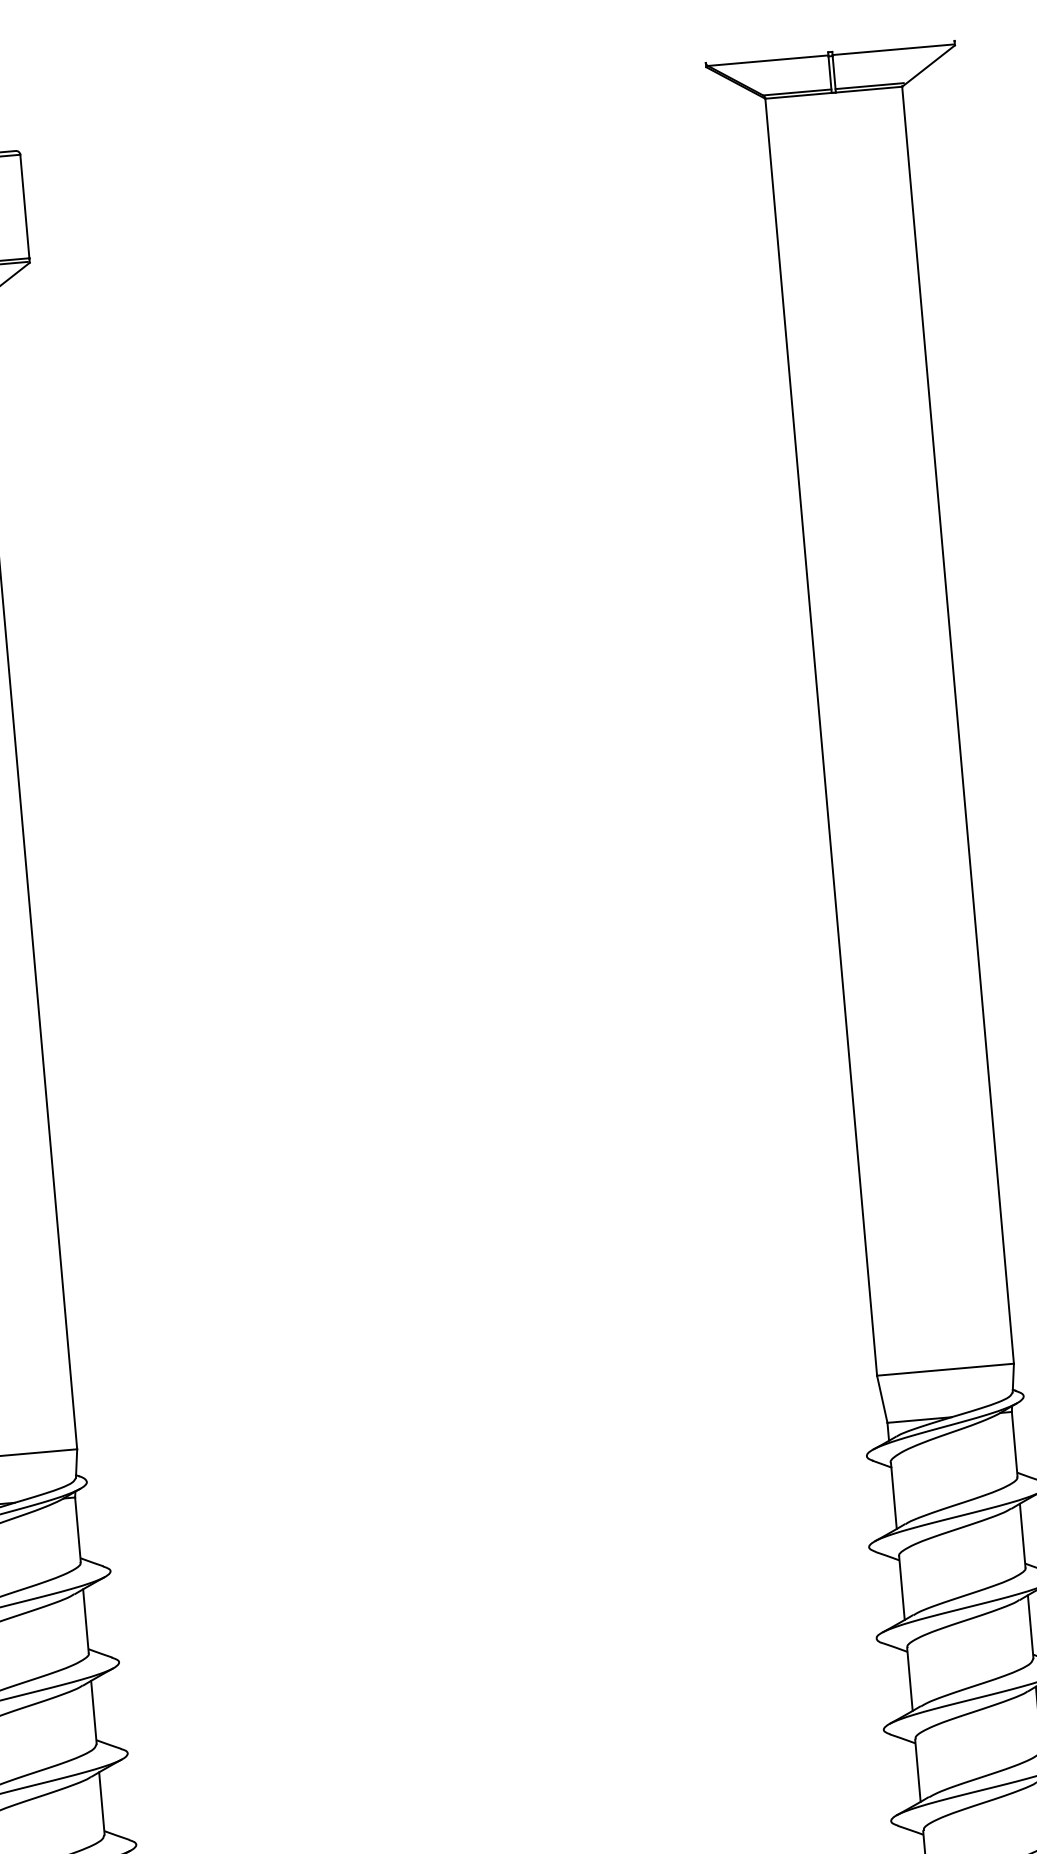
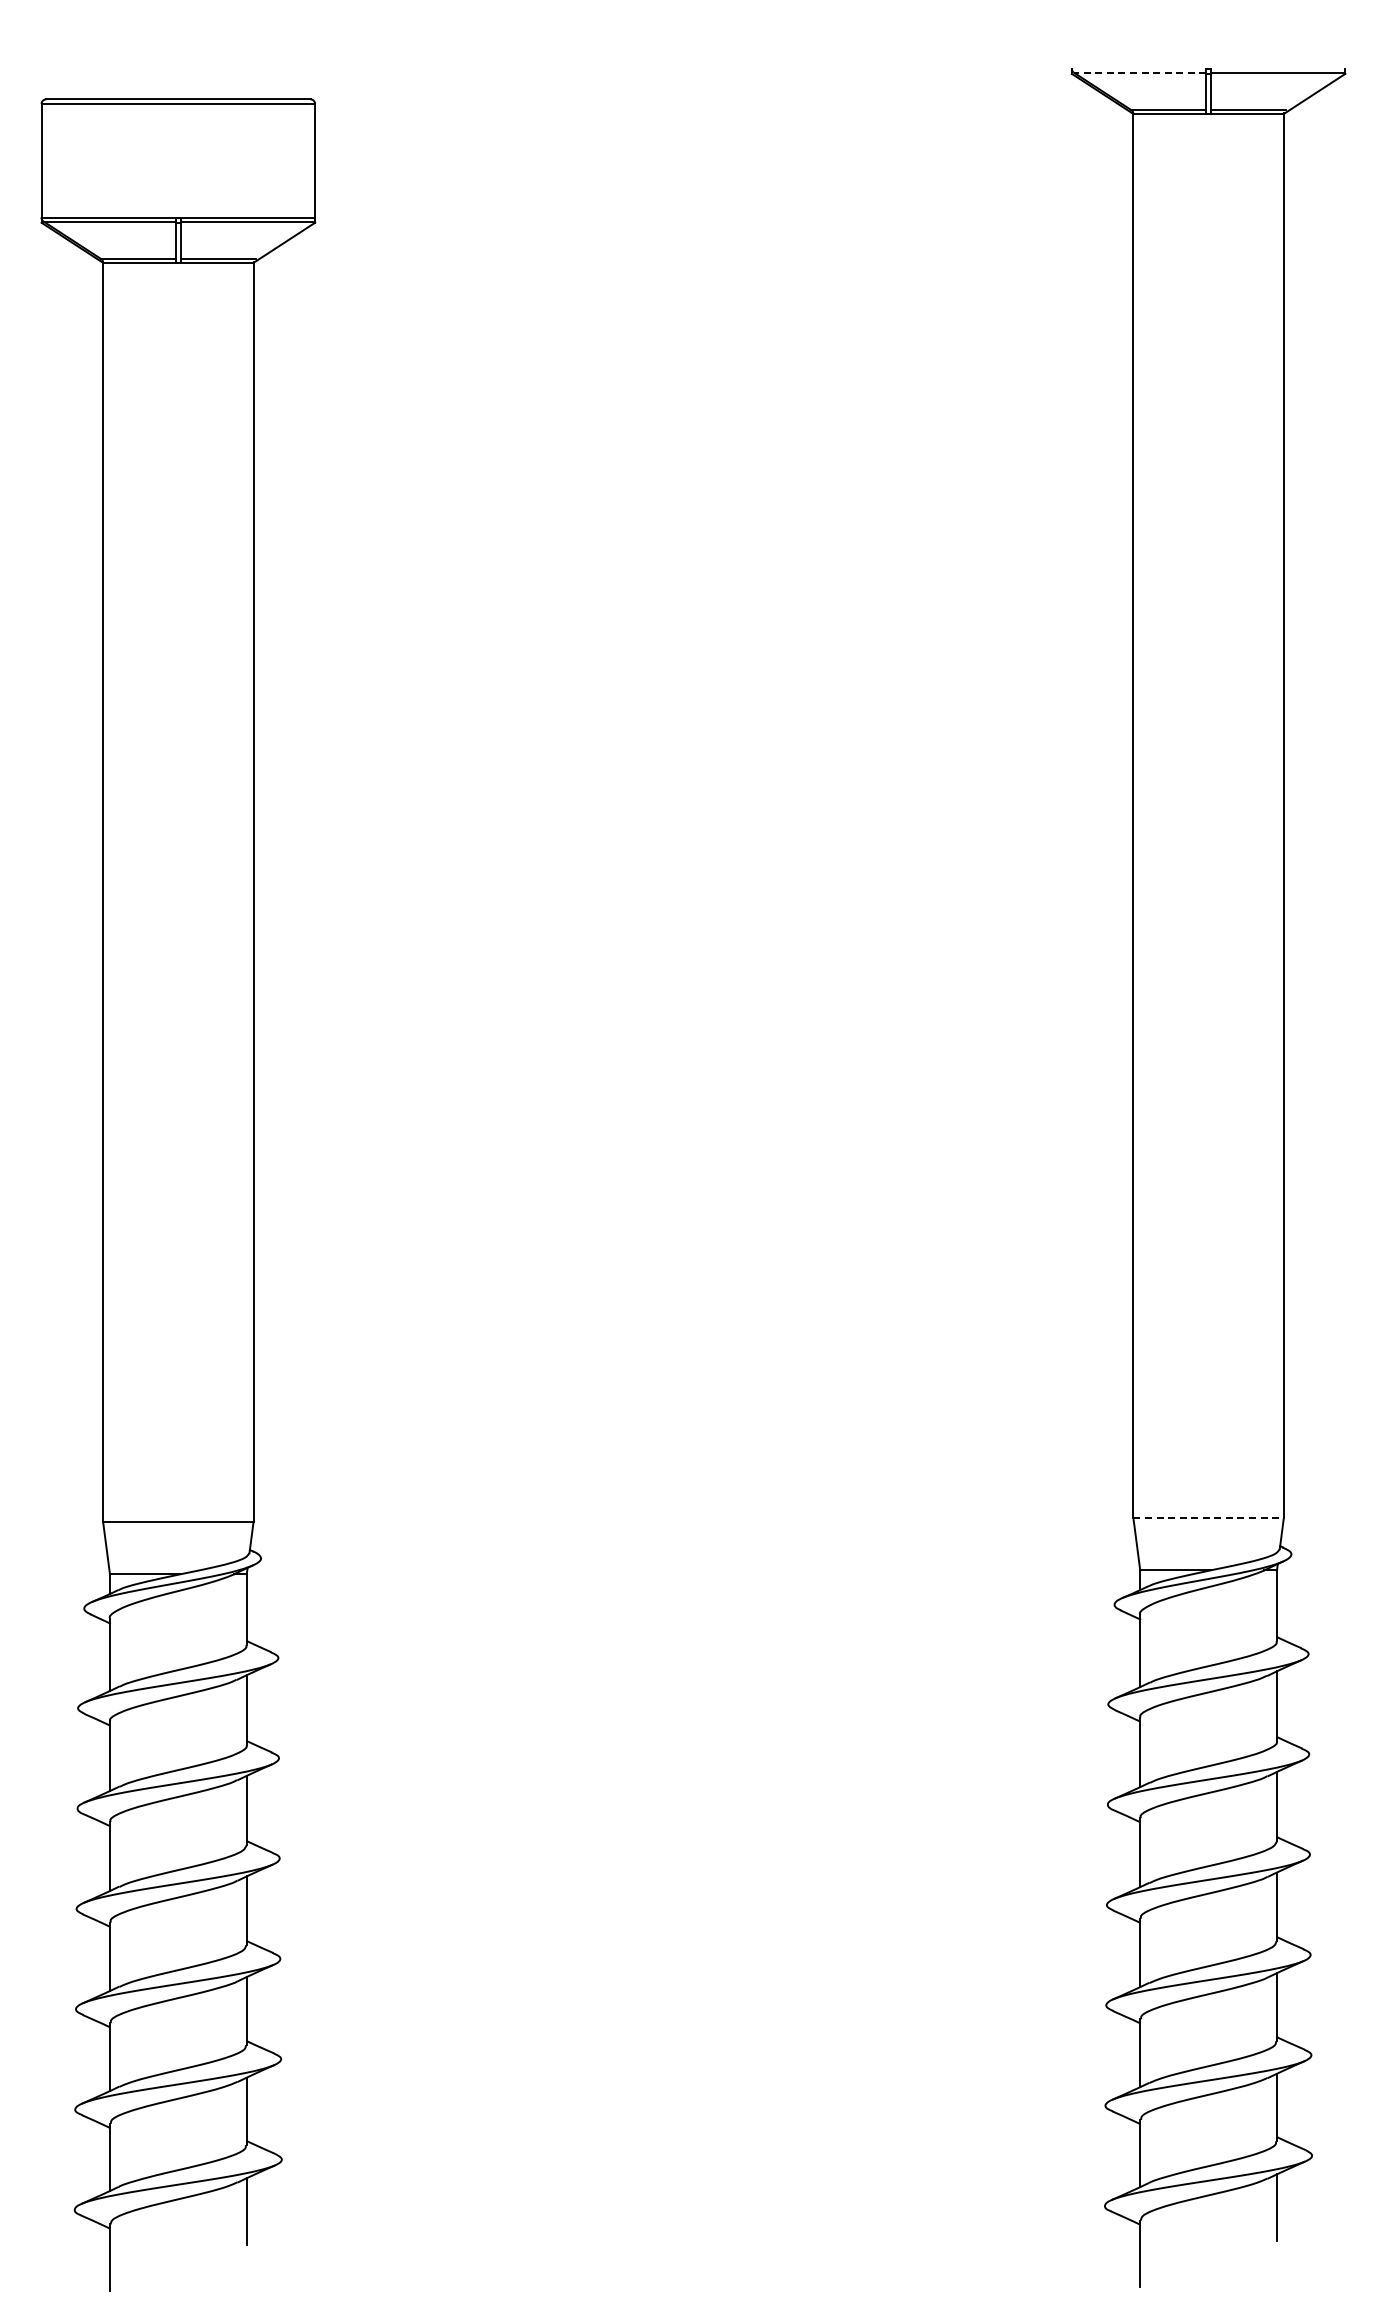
line: (767, 60) -> (1139, 72), solid -> dashed
line: (946, 1369) -> (1209, 1517), solid -> dashed

